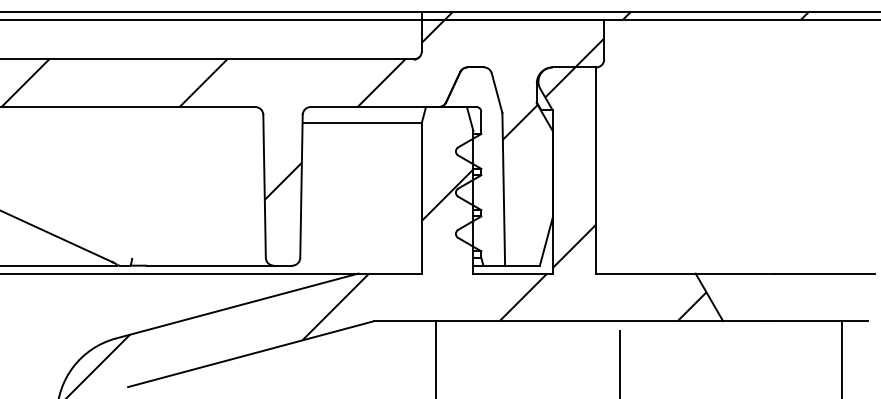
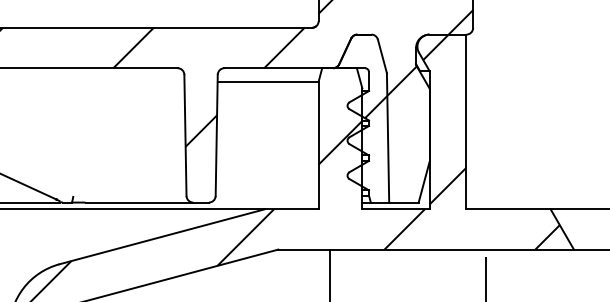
hatch: (489, 152) -> (375, 106), added

